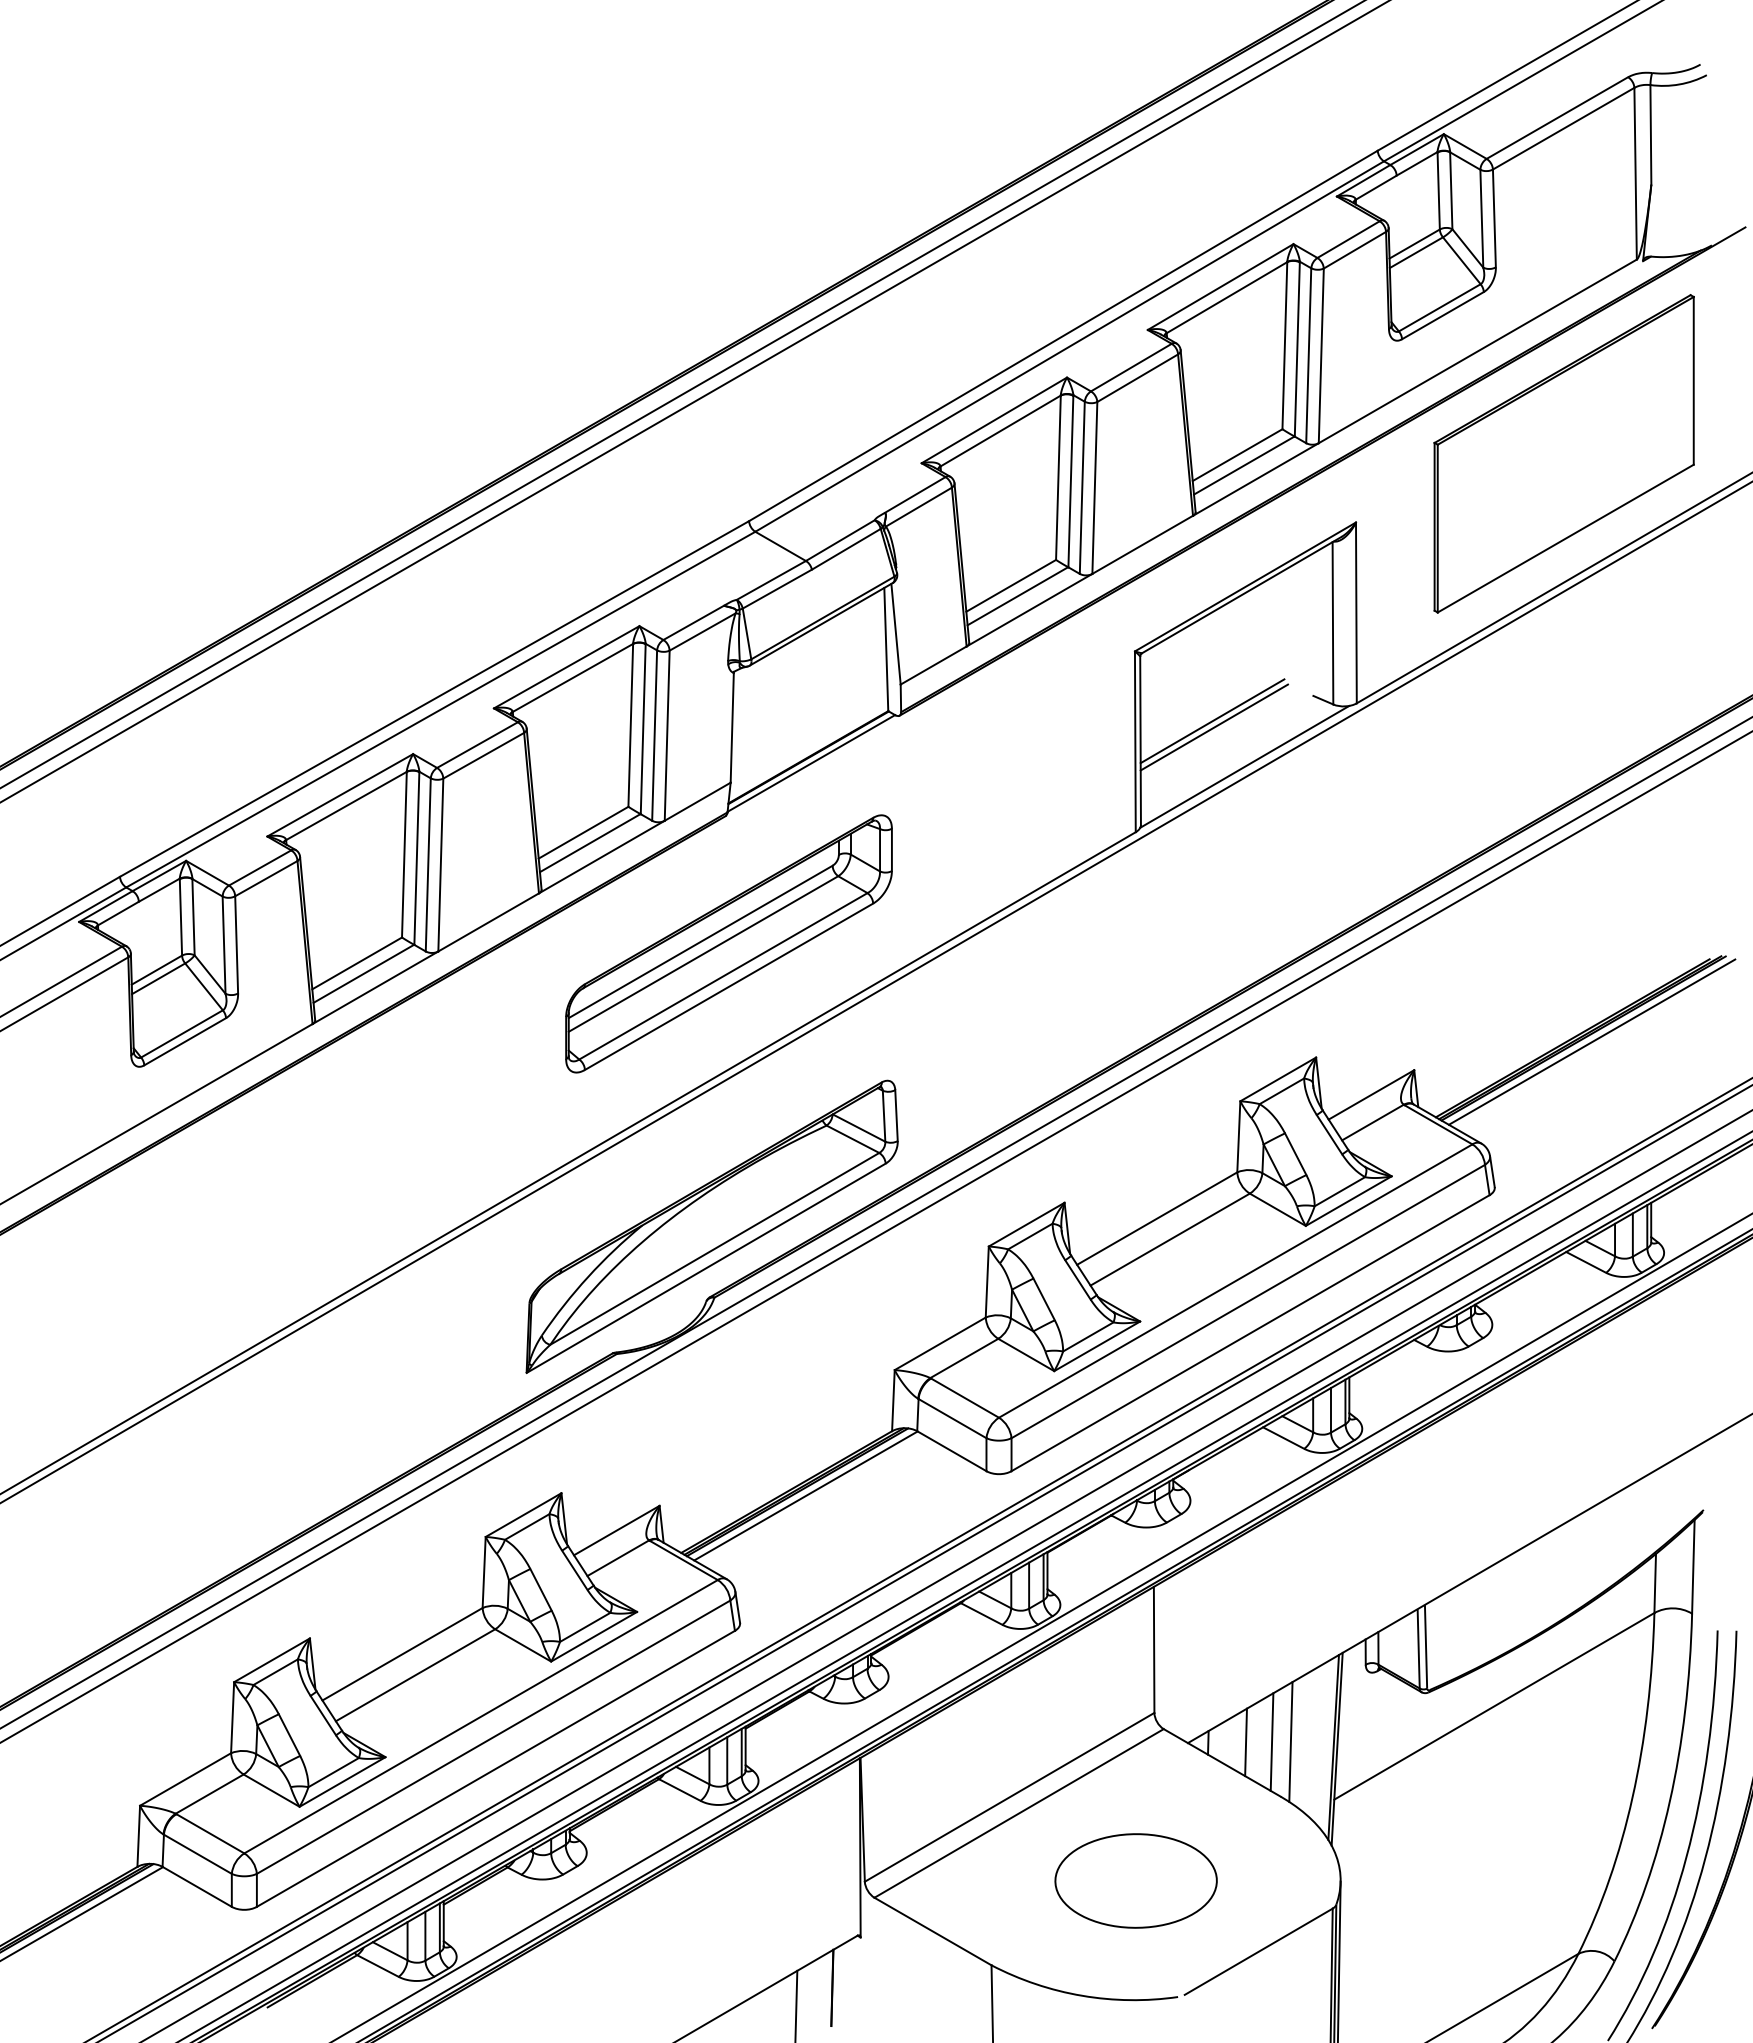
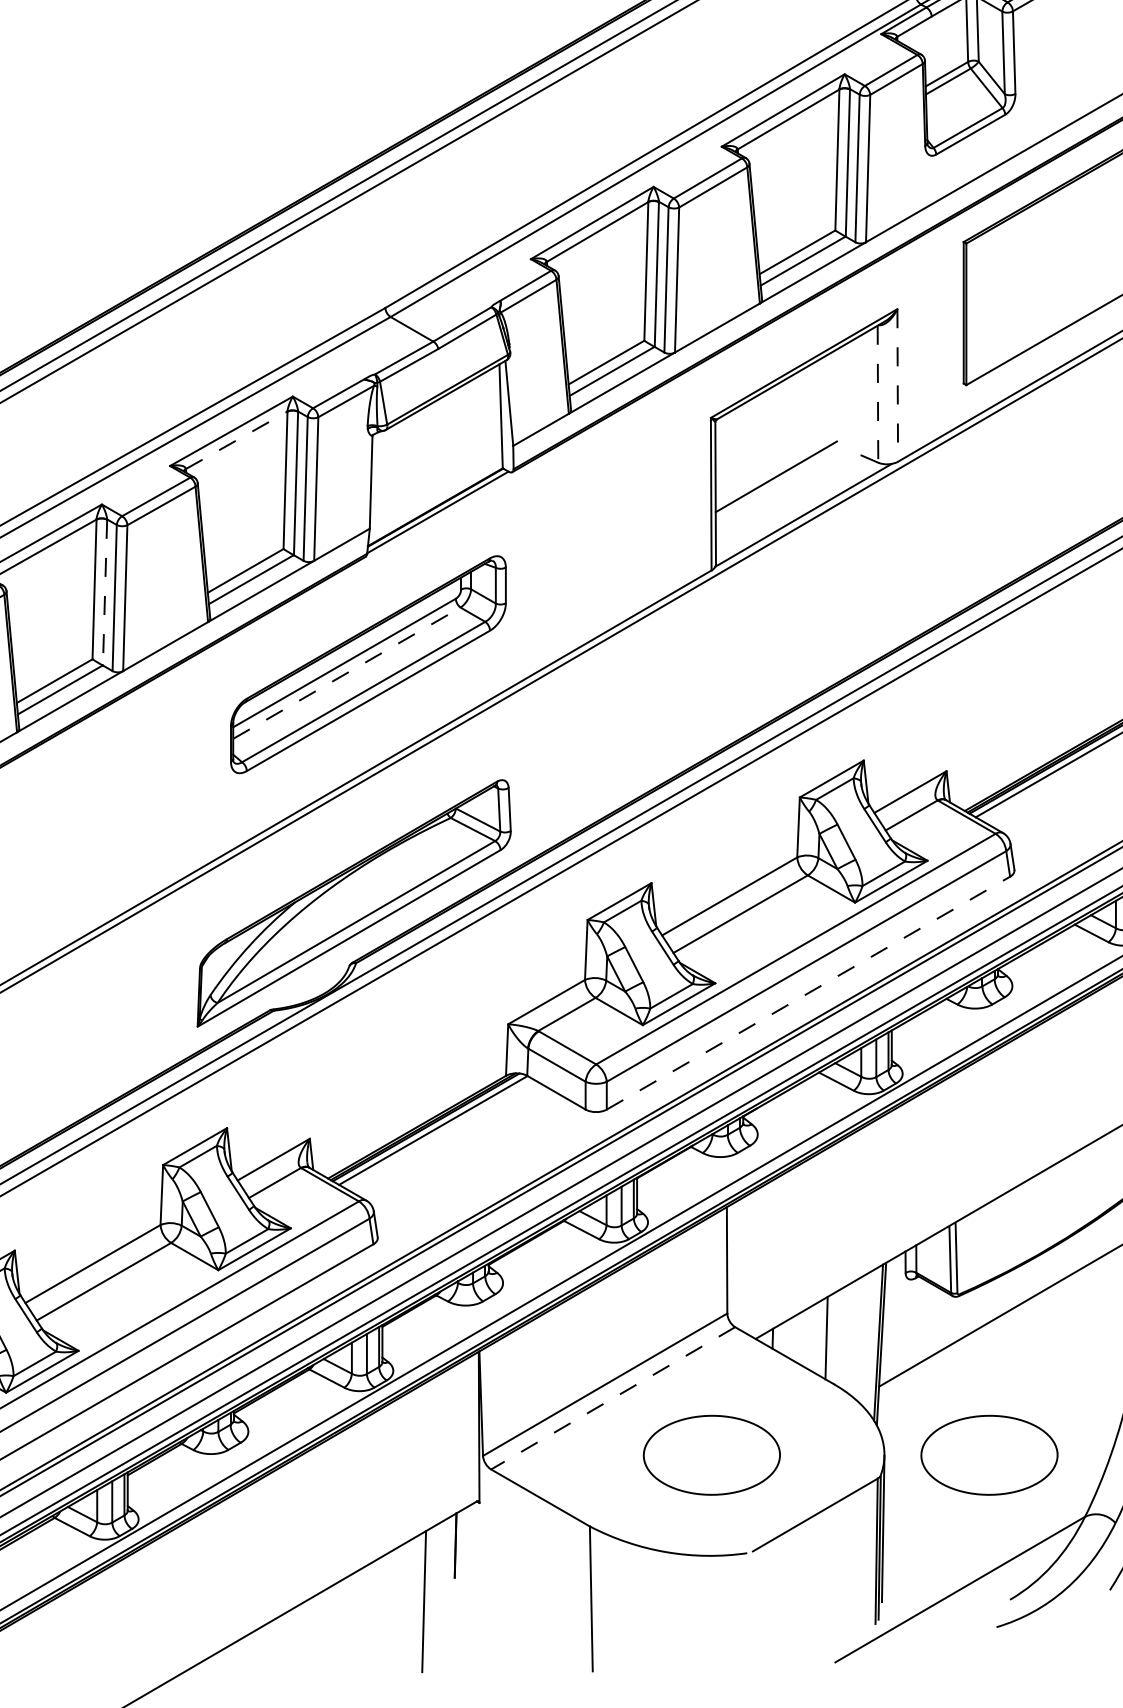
line: (1356, 613) -> (897, 385), solid -> dashed
line: (1332, 623) -> (877, 394), solid -> dashed
line: (573, 677) -> (237, 439), solid -> dashed
line: (1214, 727) -> (778, 482), removed
line: (416, 859) -> (104, 593), solid -> dashed
line: (703, 954) -> (346, 673), solid -> dashed
line: (1250, 1333) -> (808, 993), solid -> dashed
line: (1290, 1741) -> (842, 1337), removed
line: (1245, 1742) -> (804, 1338), removed
line: (1018, 1813) -> (612, 1398), solid -> dashed
part: (1464, 1880) -> (988, 1454), added

